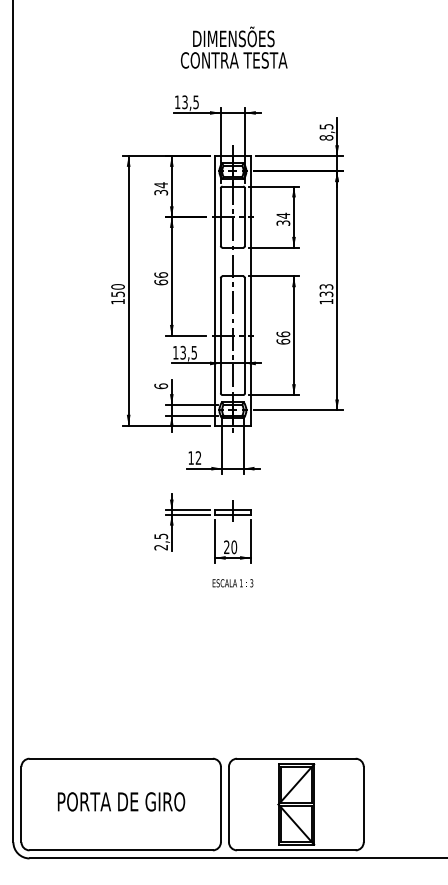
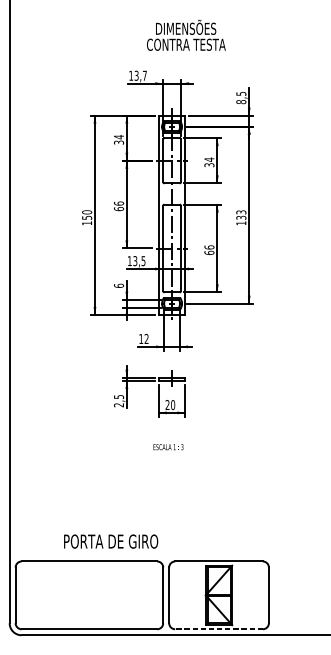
text: (233, 47) -> (185, 35), moved
text: (195, 102) -> (144, 75), 13,5 -> 13,7
text: (232, 583) -> (168, 447), moved
text: (121, 801) -> (111, 541), moved
line: (295, 850) -> (218, 629), solid -> dashed

